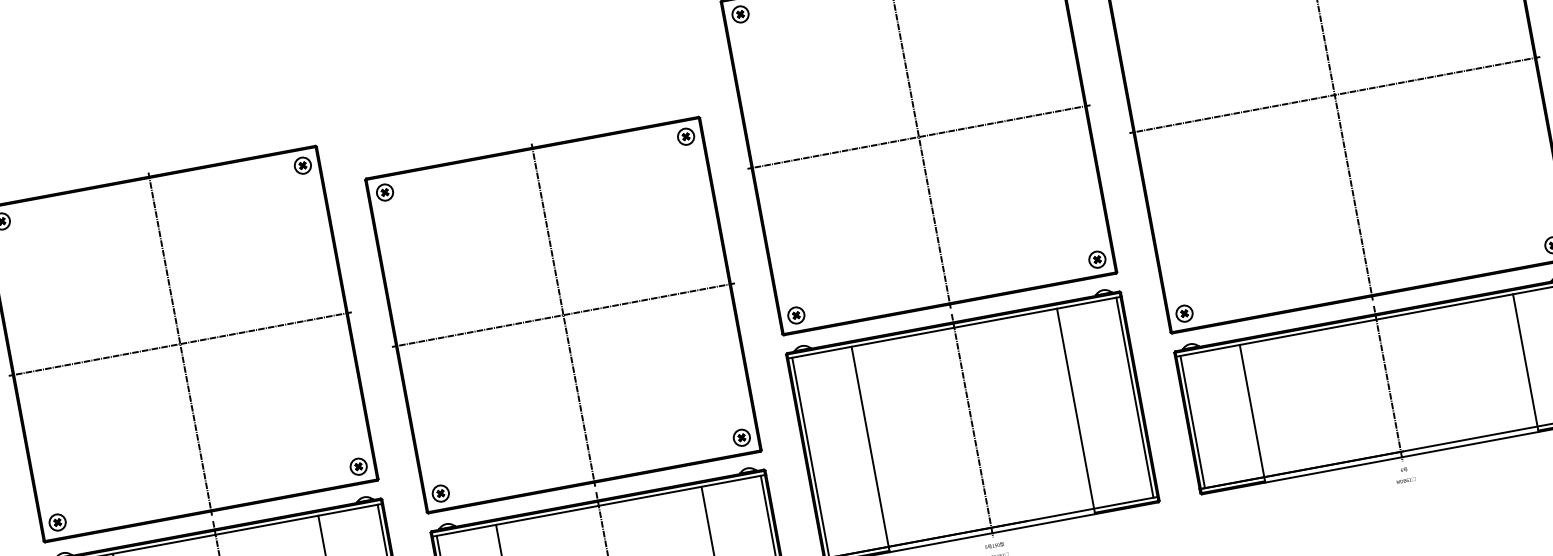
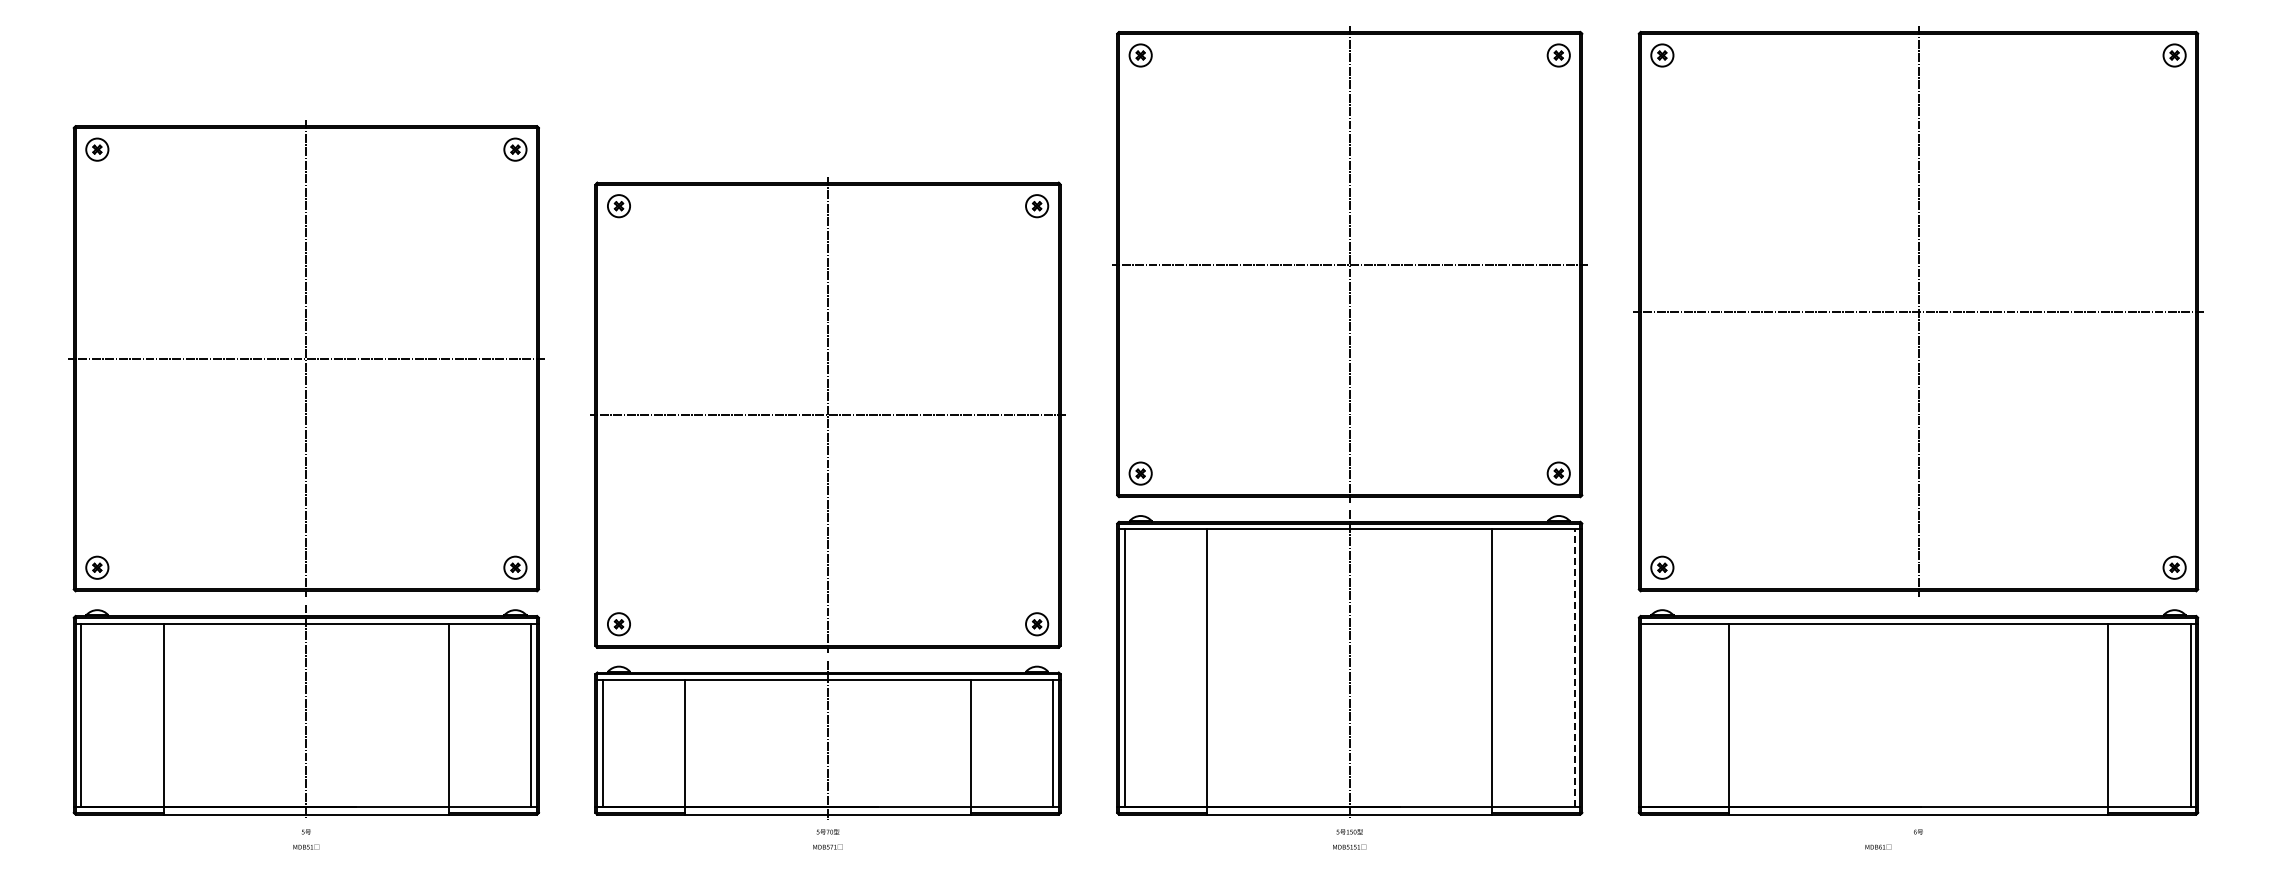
line: (1388, 383) -> (1918, 712), removed
line: (1134, 397) -> (1574, 668), solid -> dashed
line: (1192, 422) -> (1646, 715), removed
text: (1406, 480) -> (1878, 846), moved

